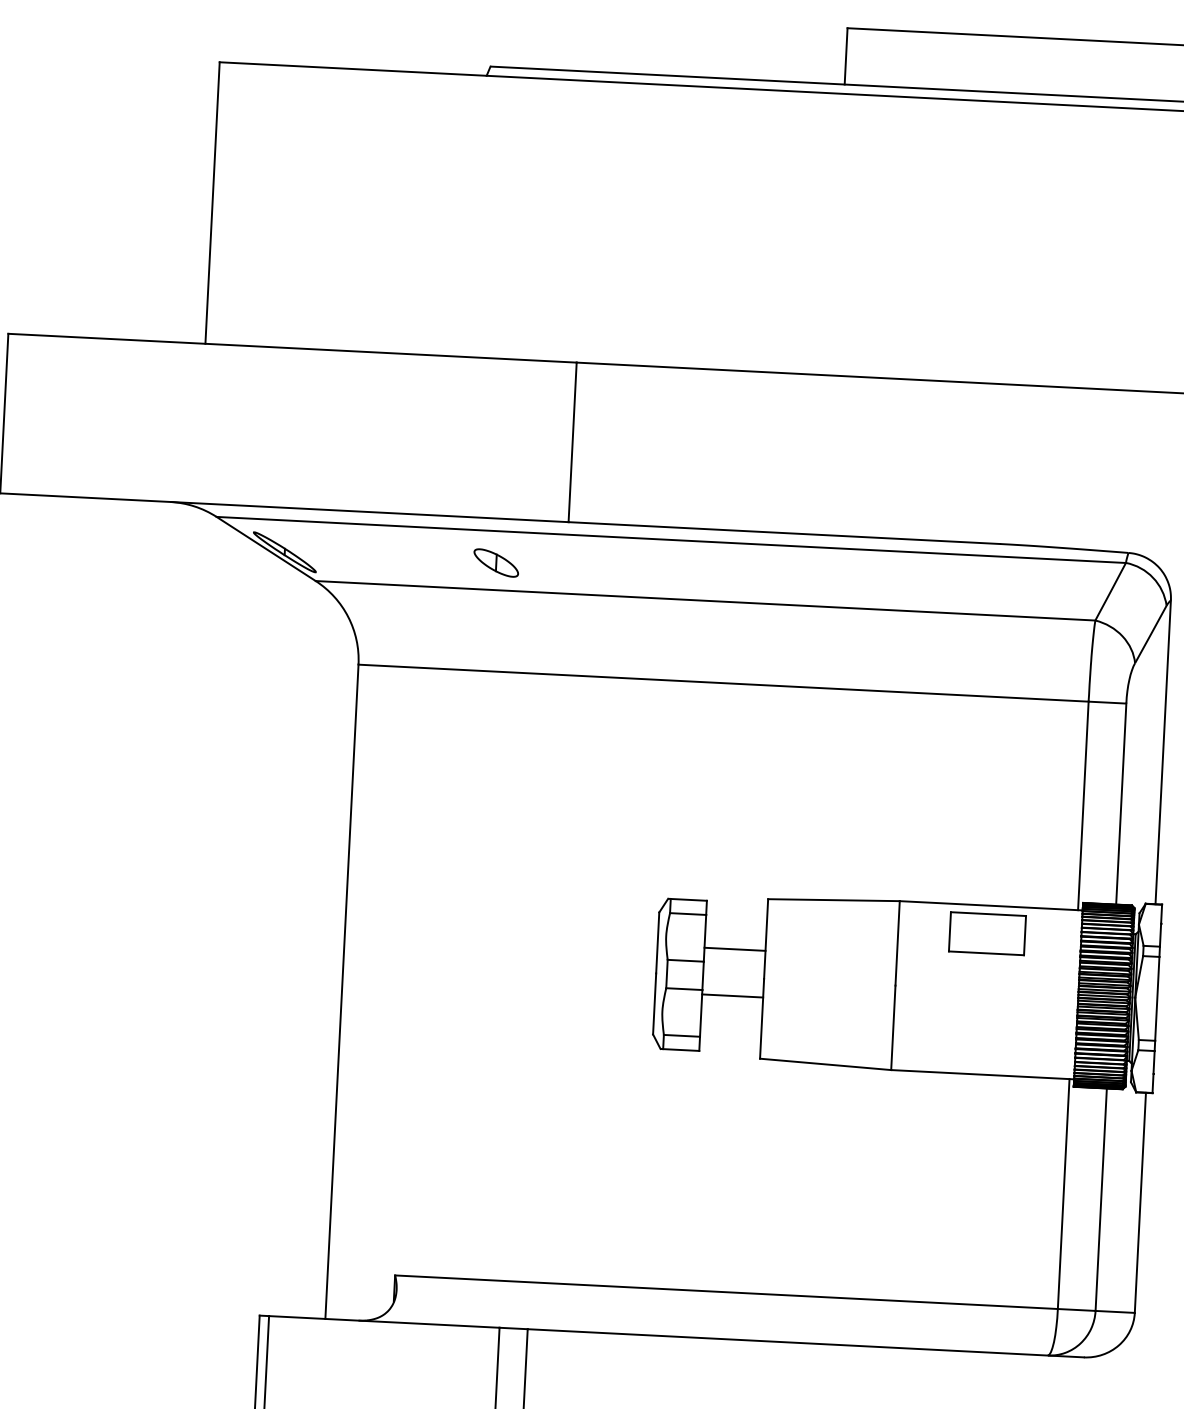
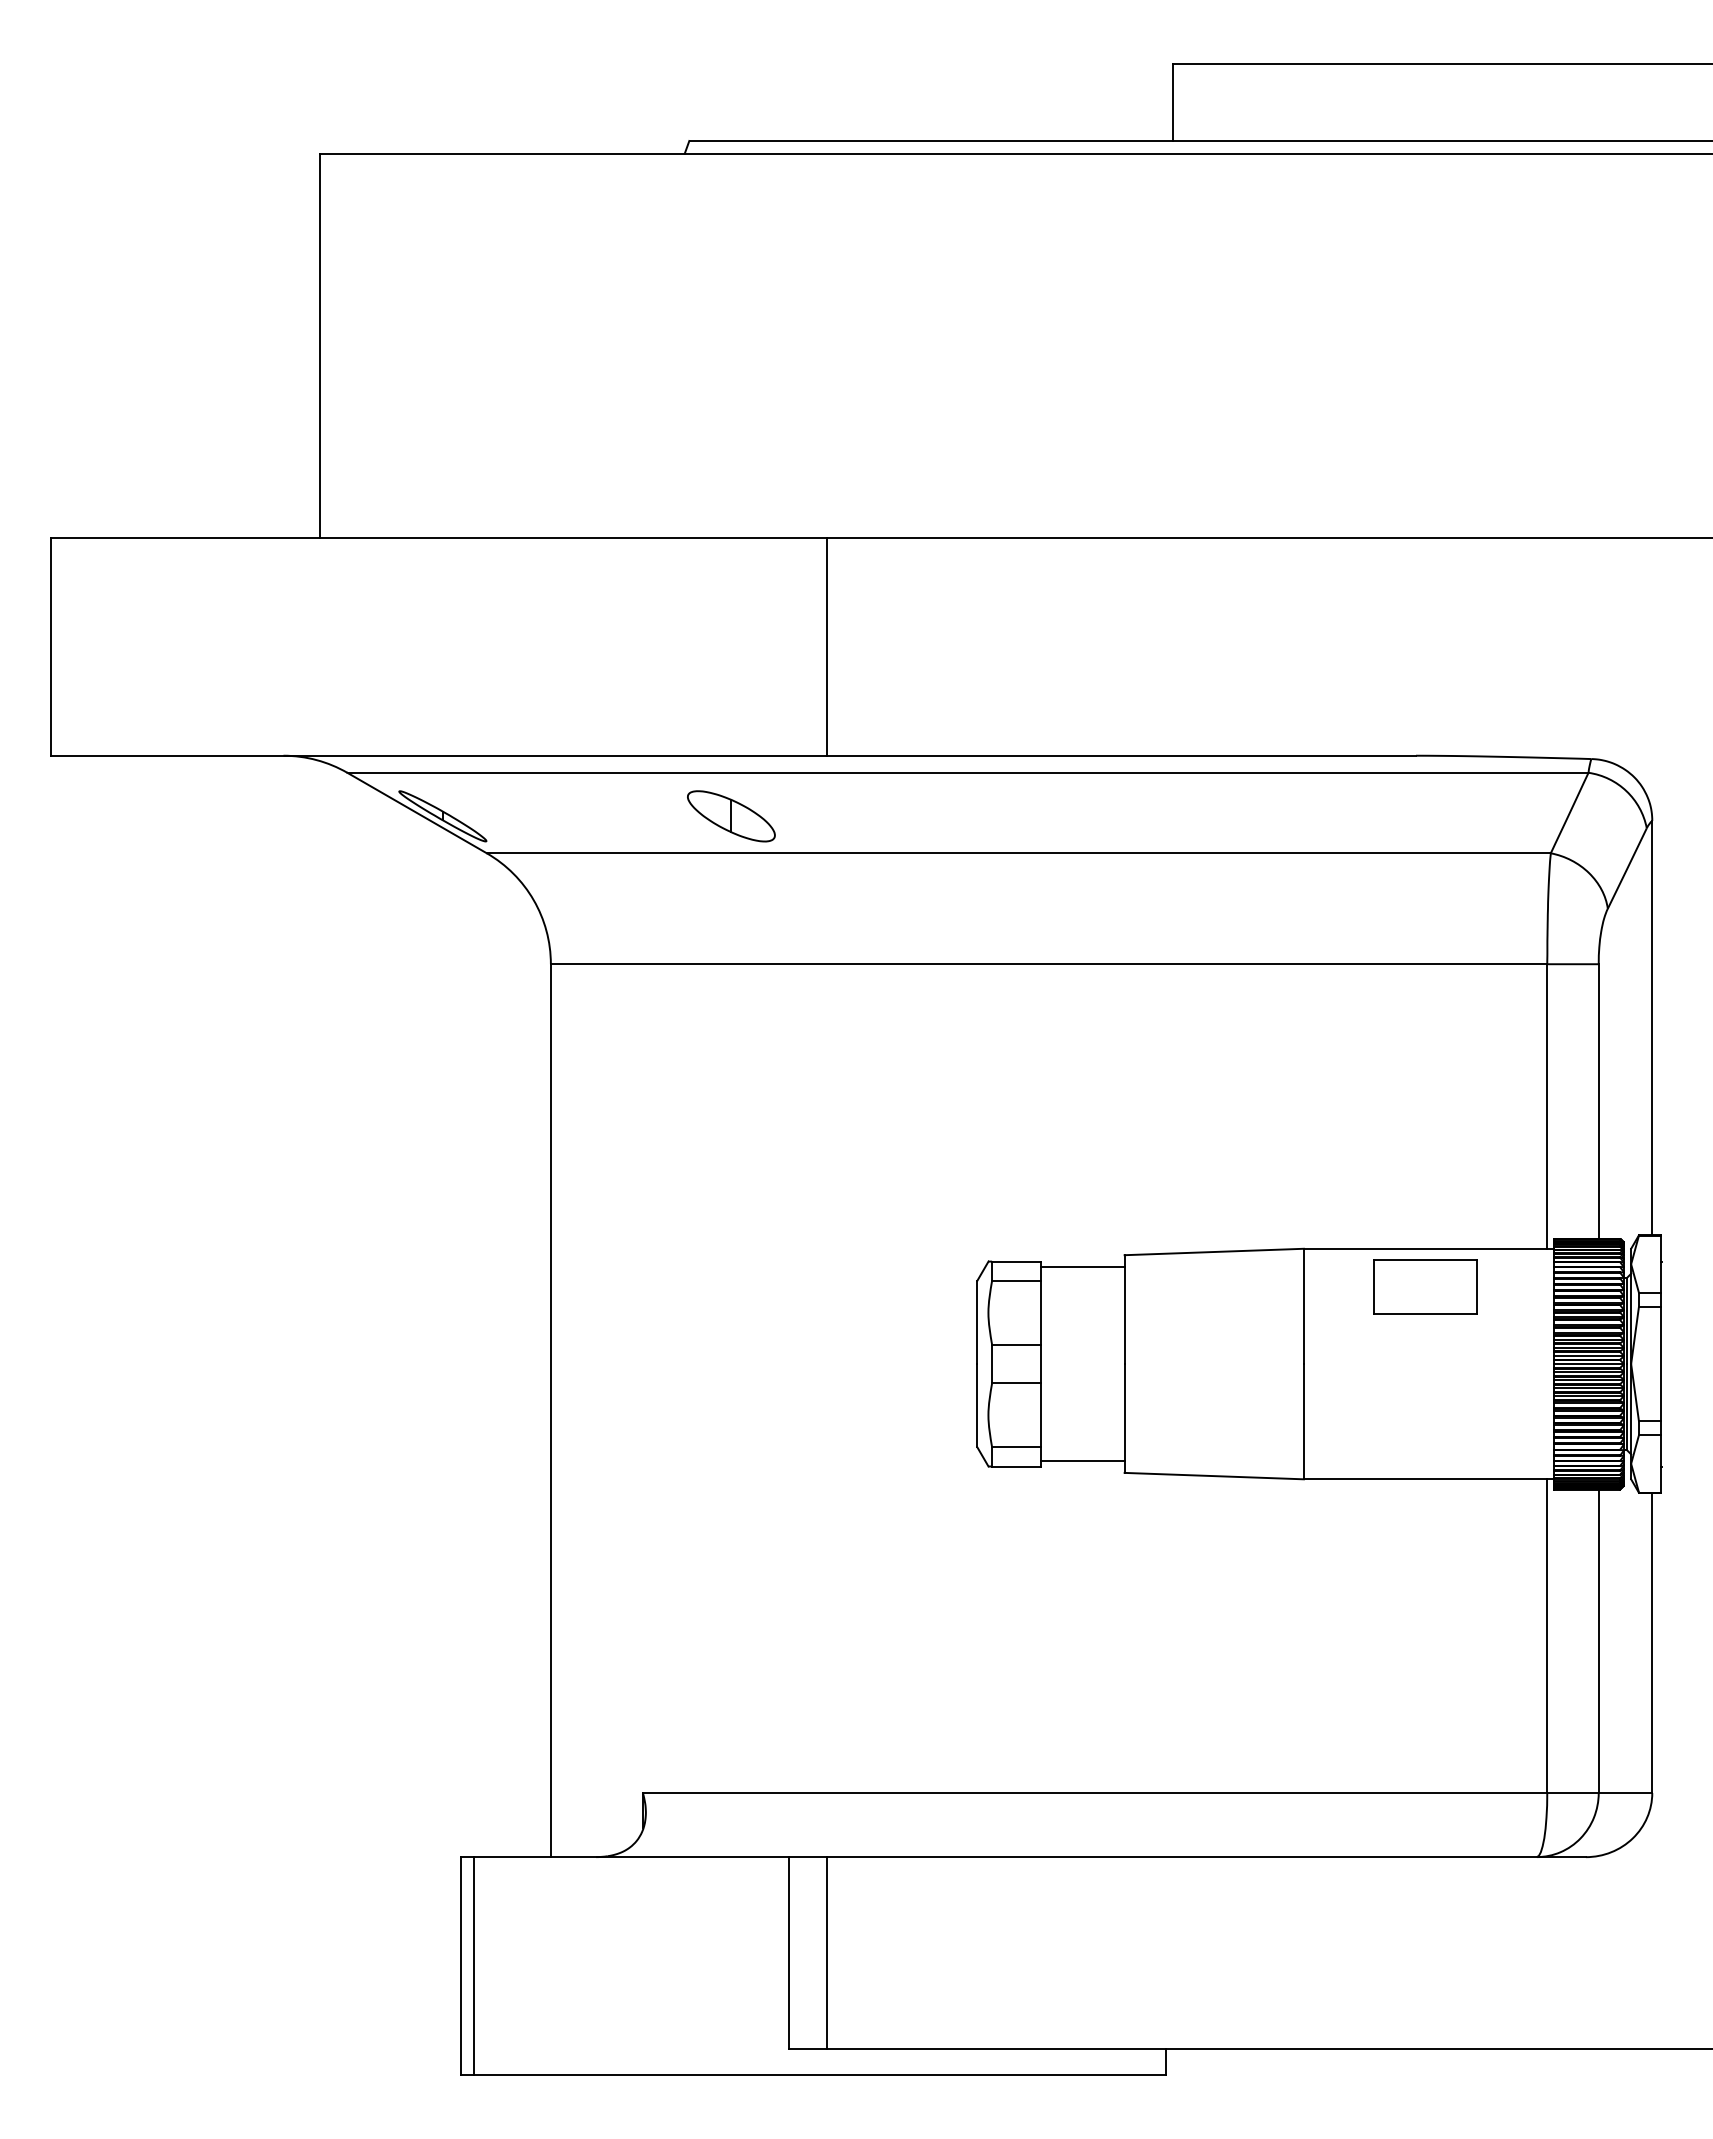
part: (496, 563) -> (731, 816), size x1.43
line: (734, 949) -> (1082, 1266), moved
line: (732, 996) -> (1082, 1461), moved

